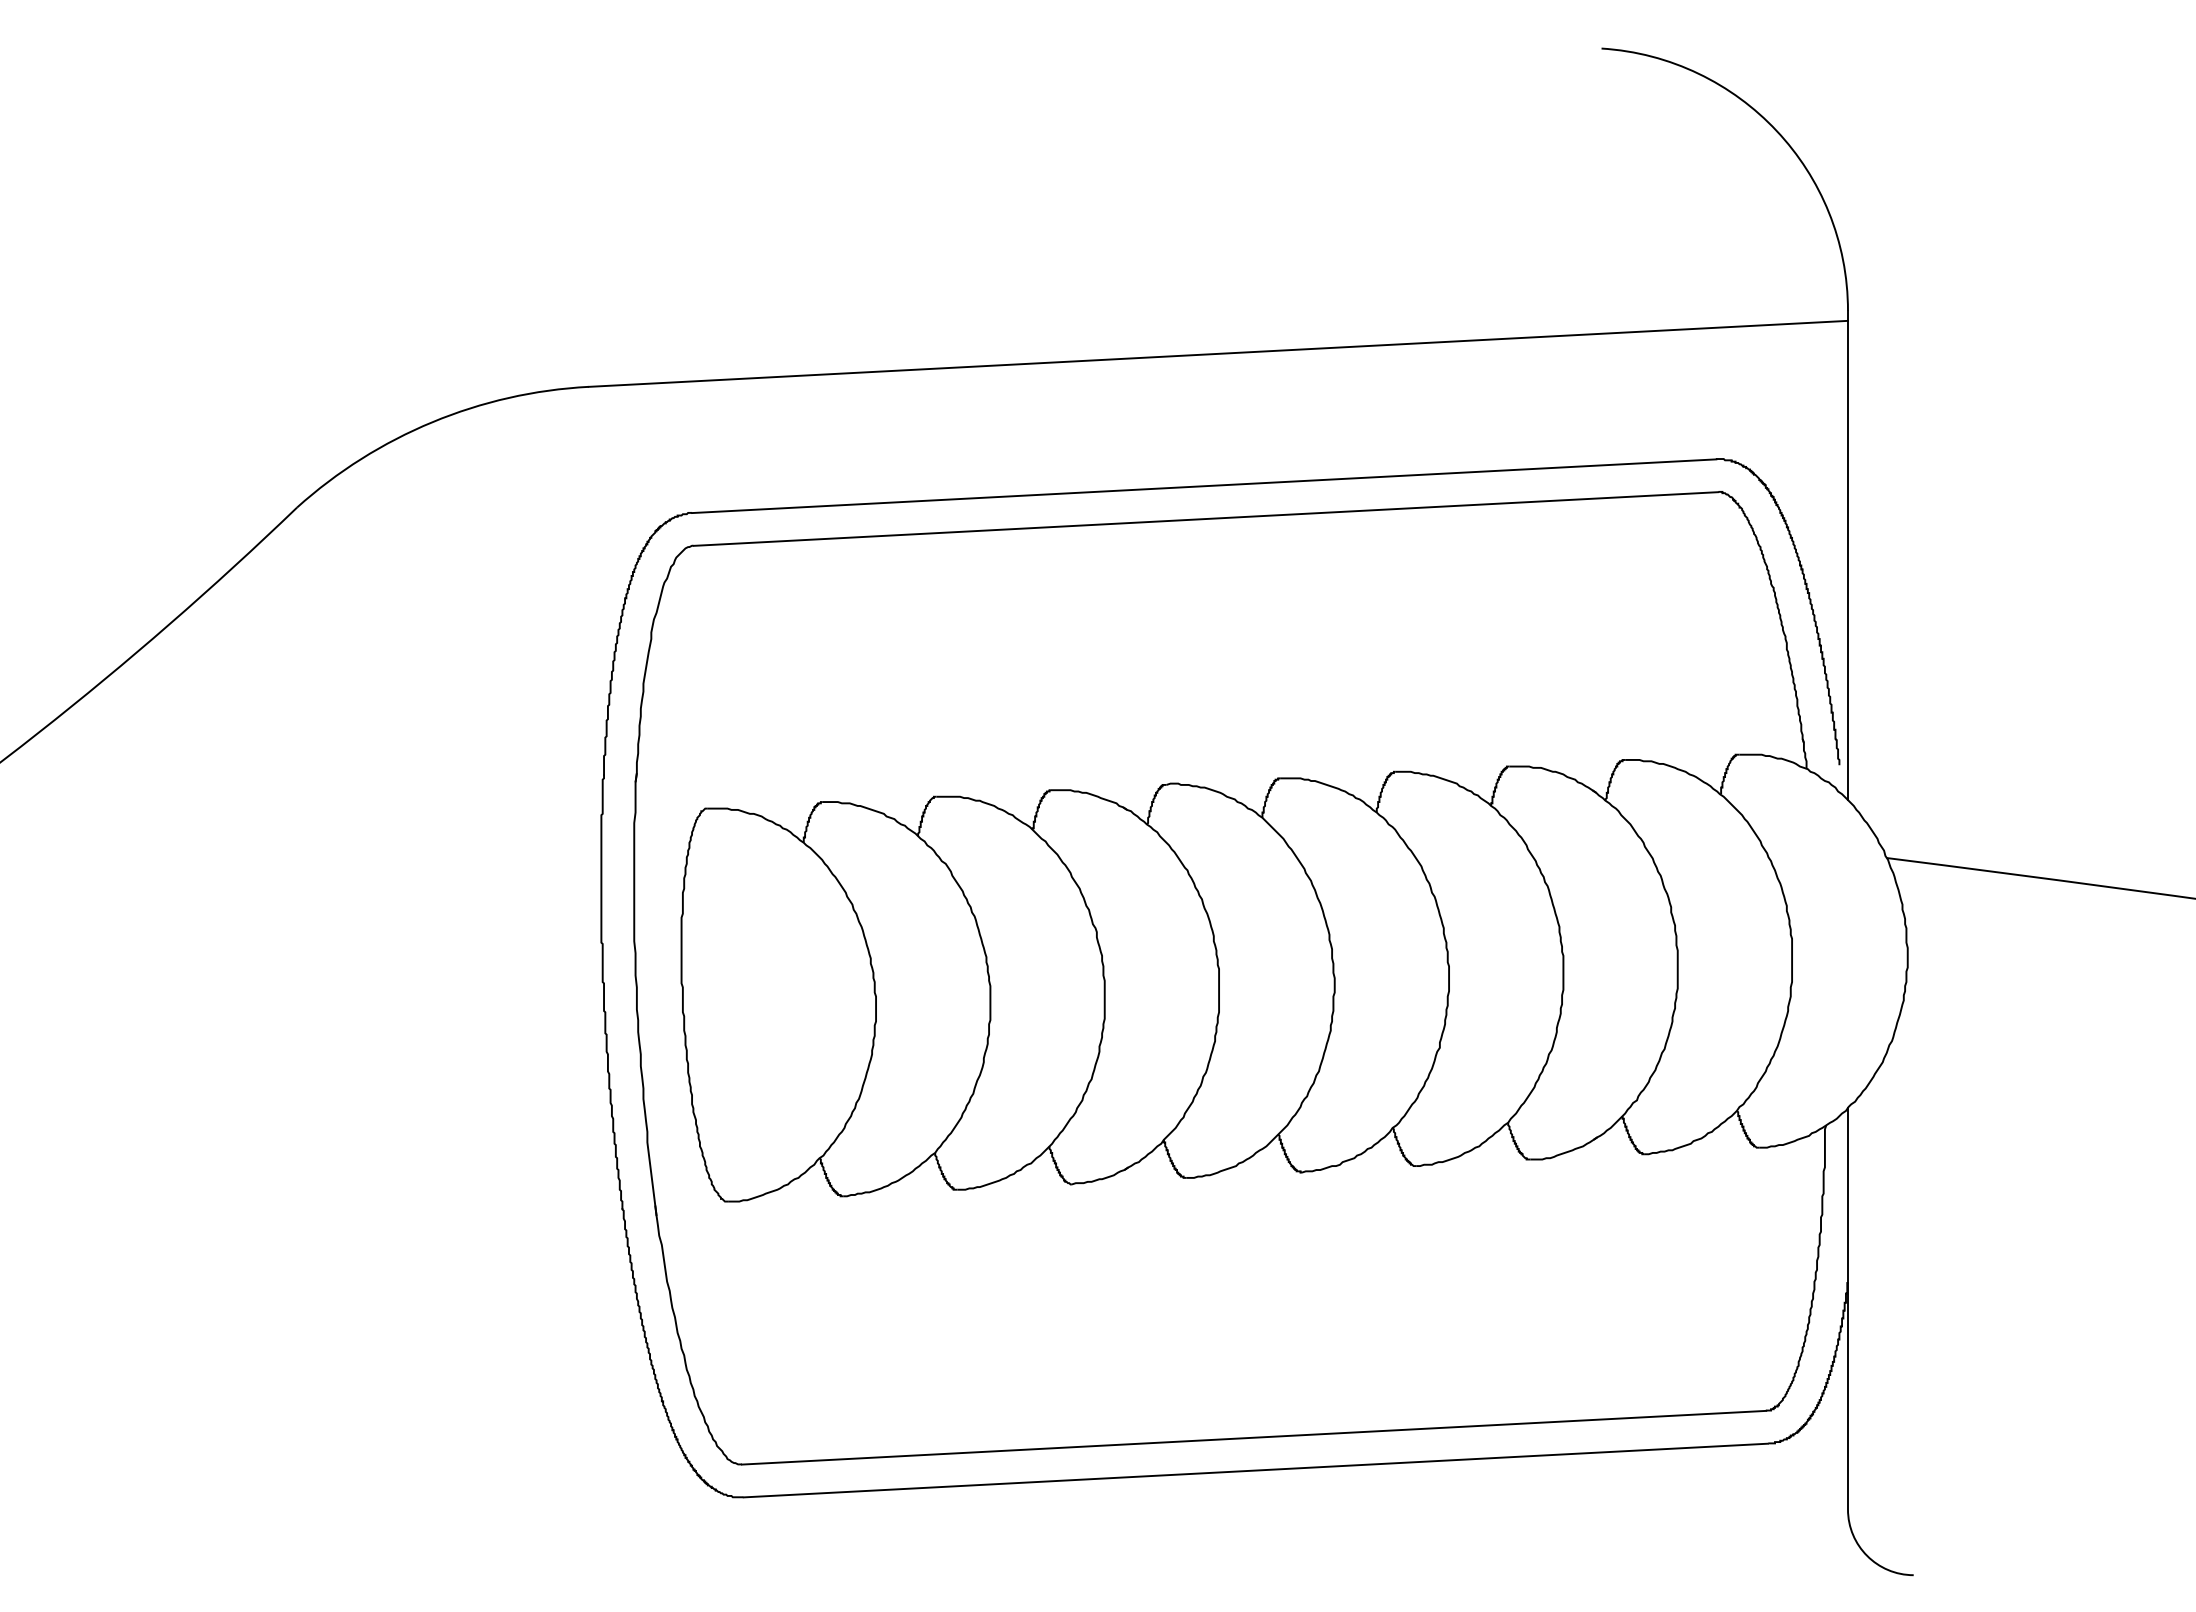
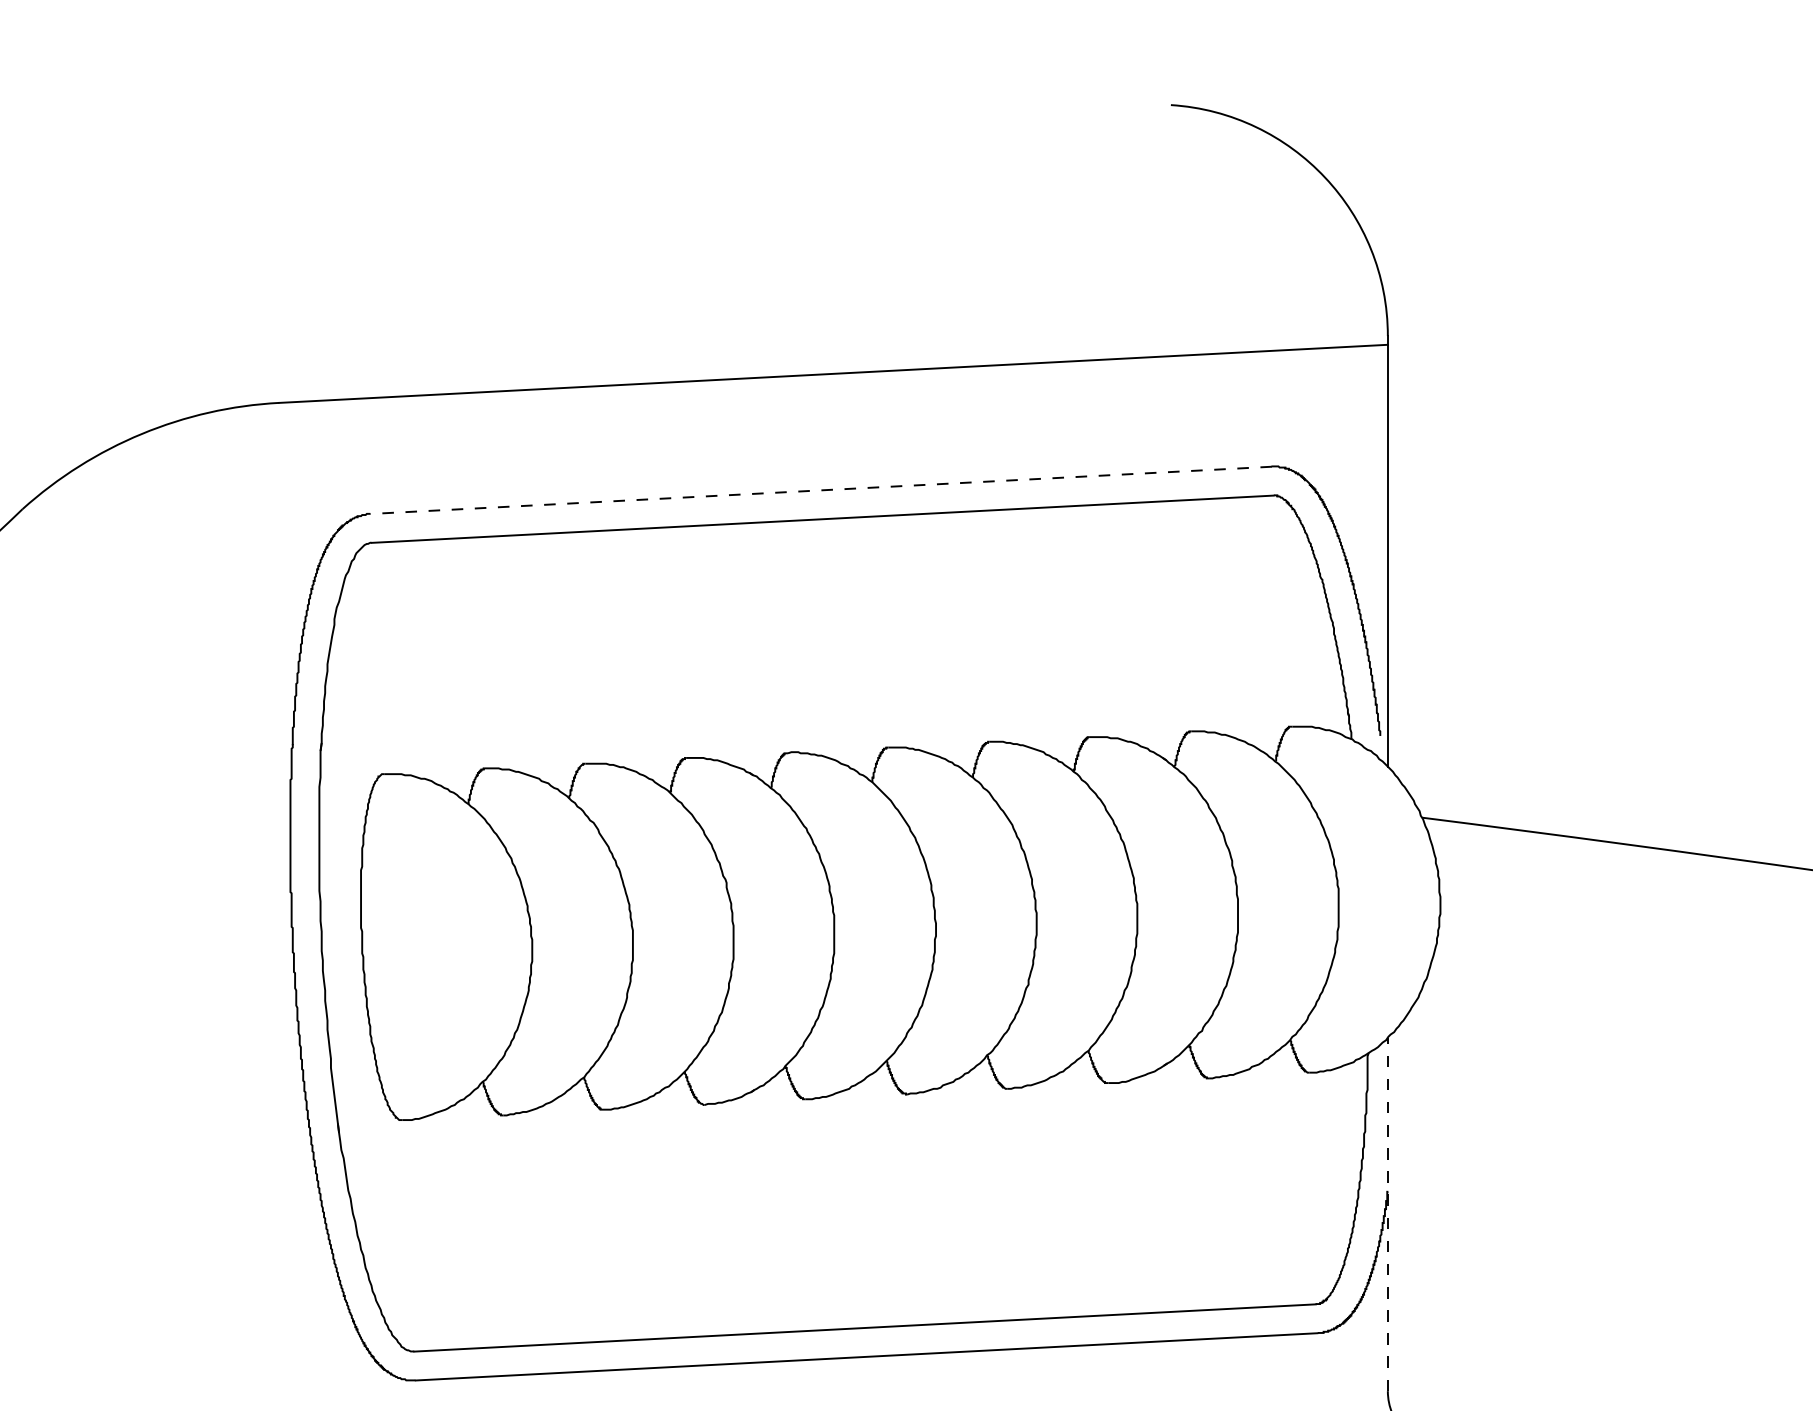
line: (1204, 486) -> (821, 490), solid -> dashed
line: (1847, 1308) -> (1387, 1214), solid -> dashed

